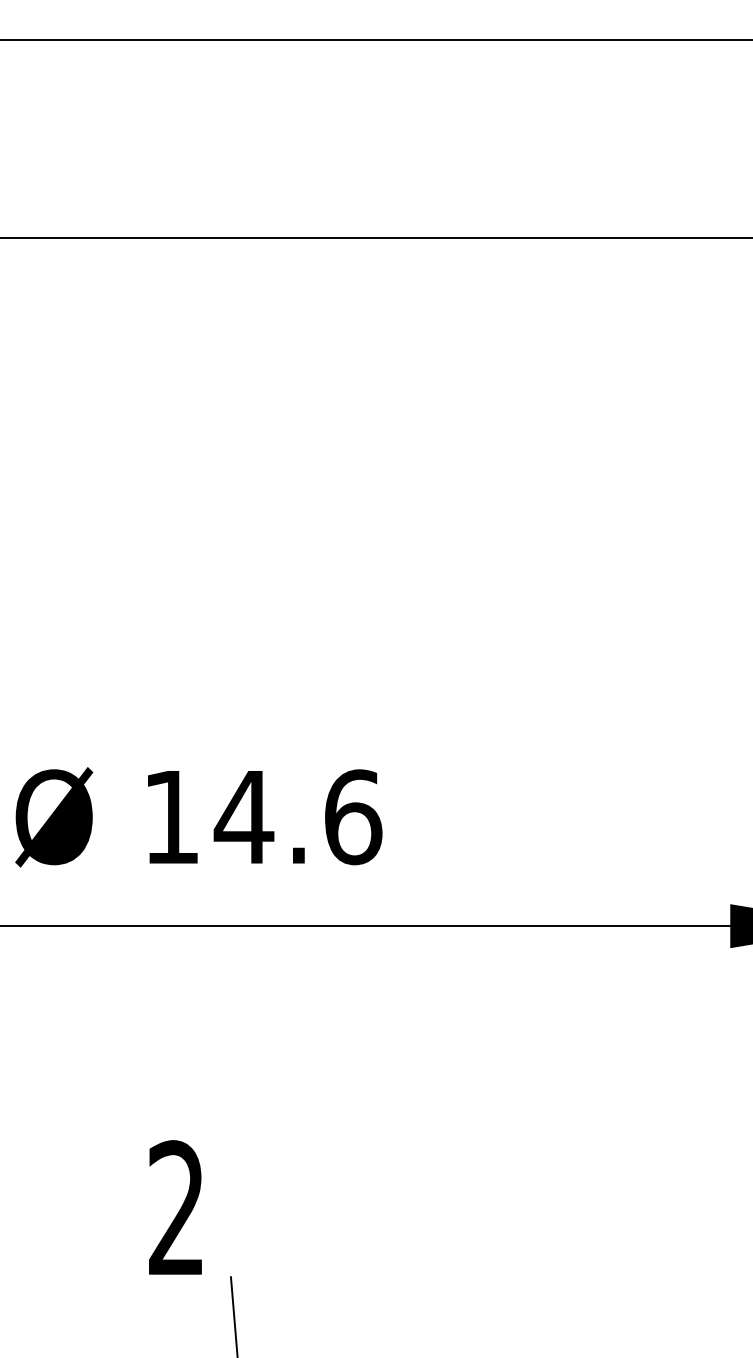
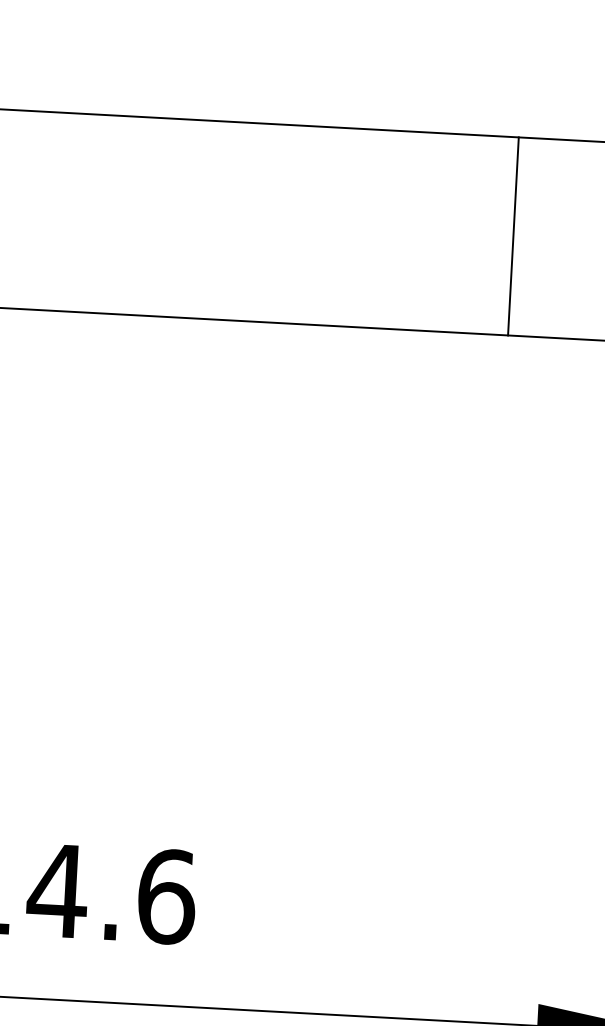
line: (663, 138) -> (513, 235), added

